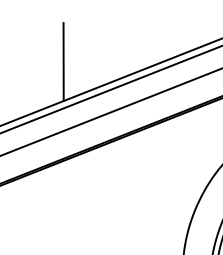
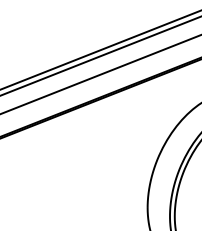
line: (64, 62) -> (50, 38), removed

